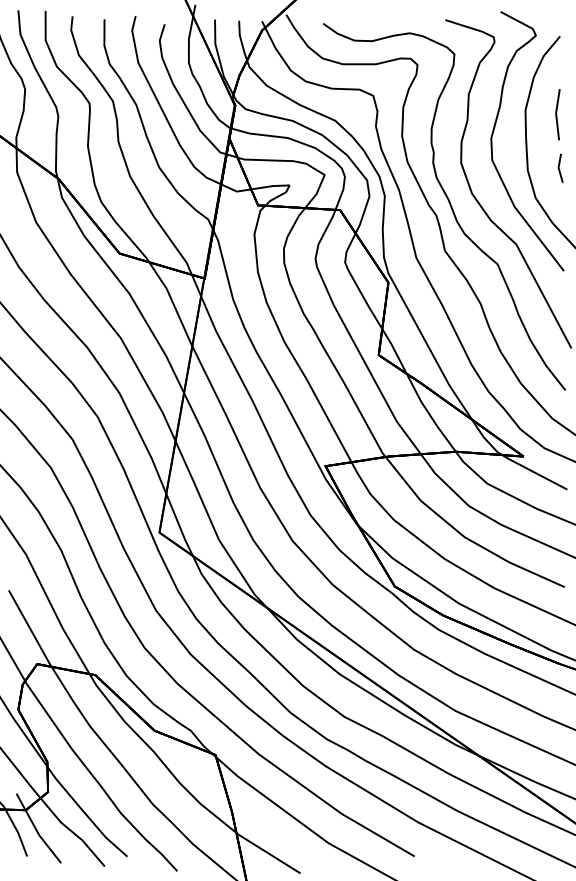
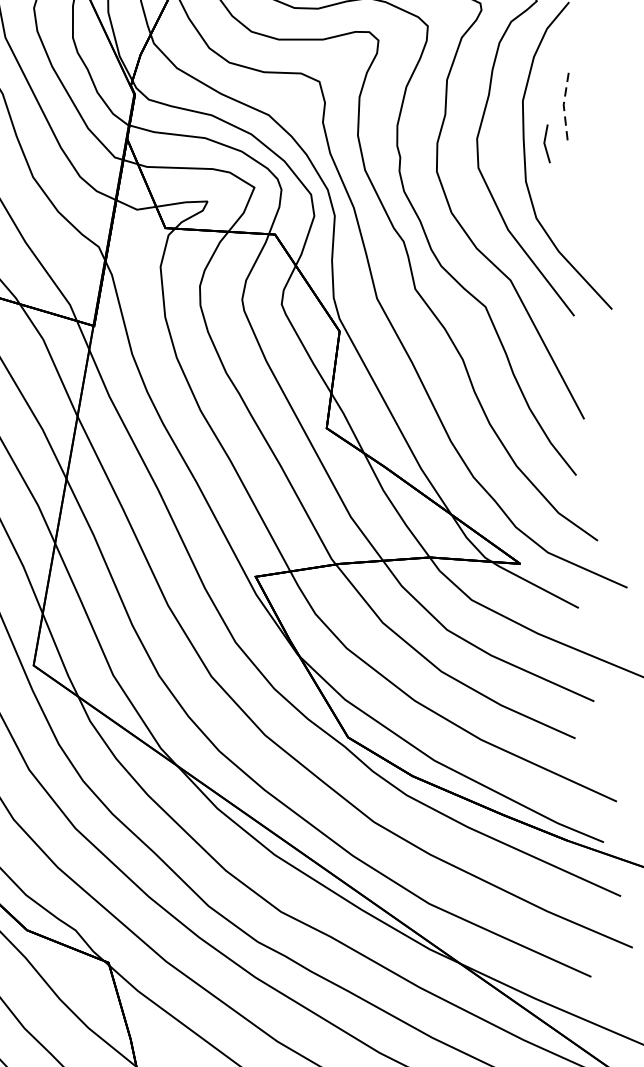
line: (556, 114) -> (564, 106), solid -> dashed
line: (559, 167) -> (545, 142), moved

